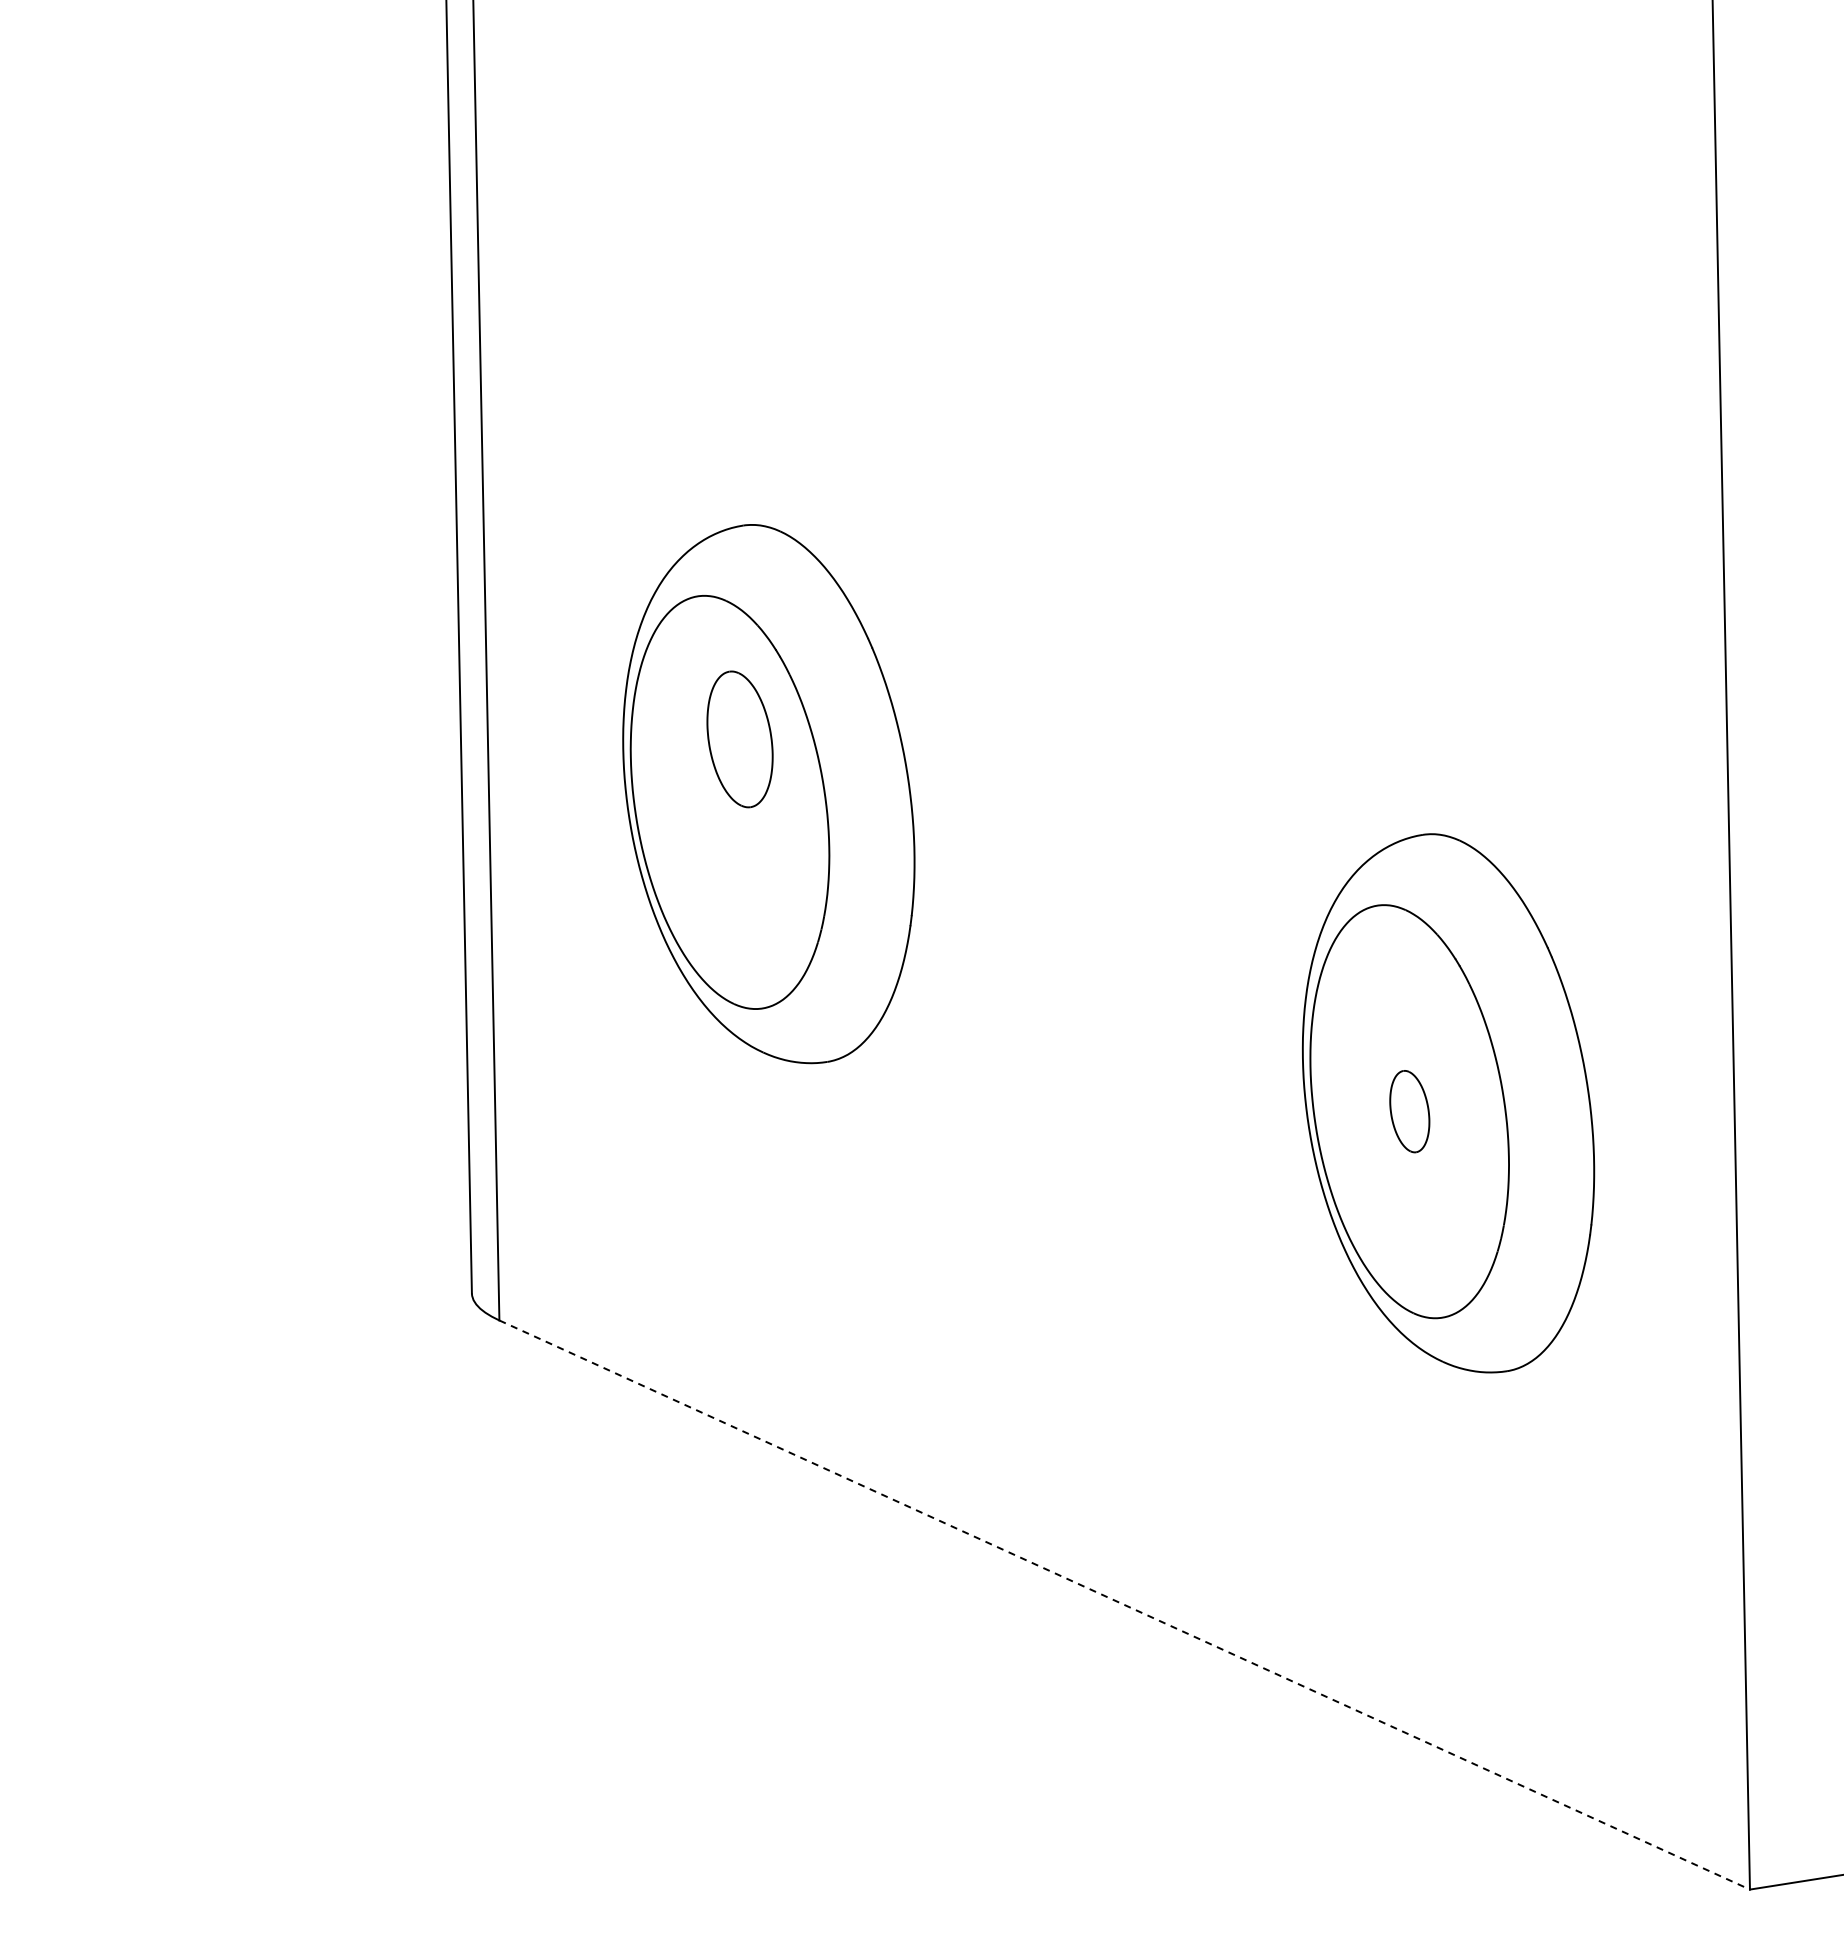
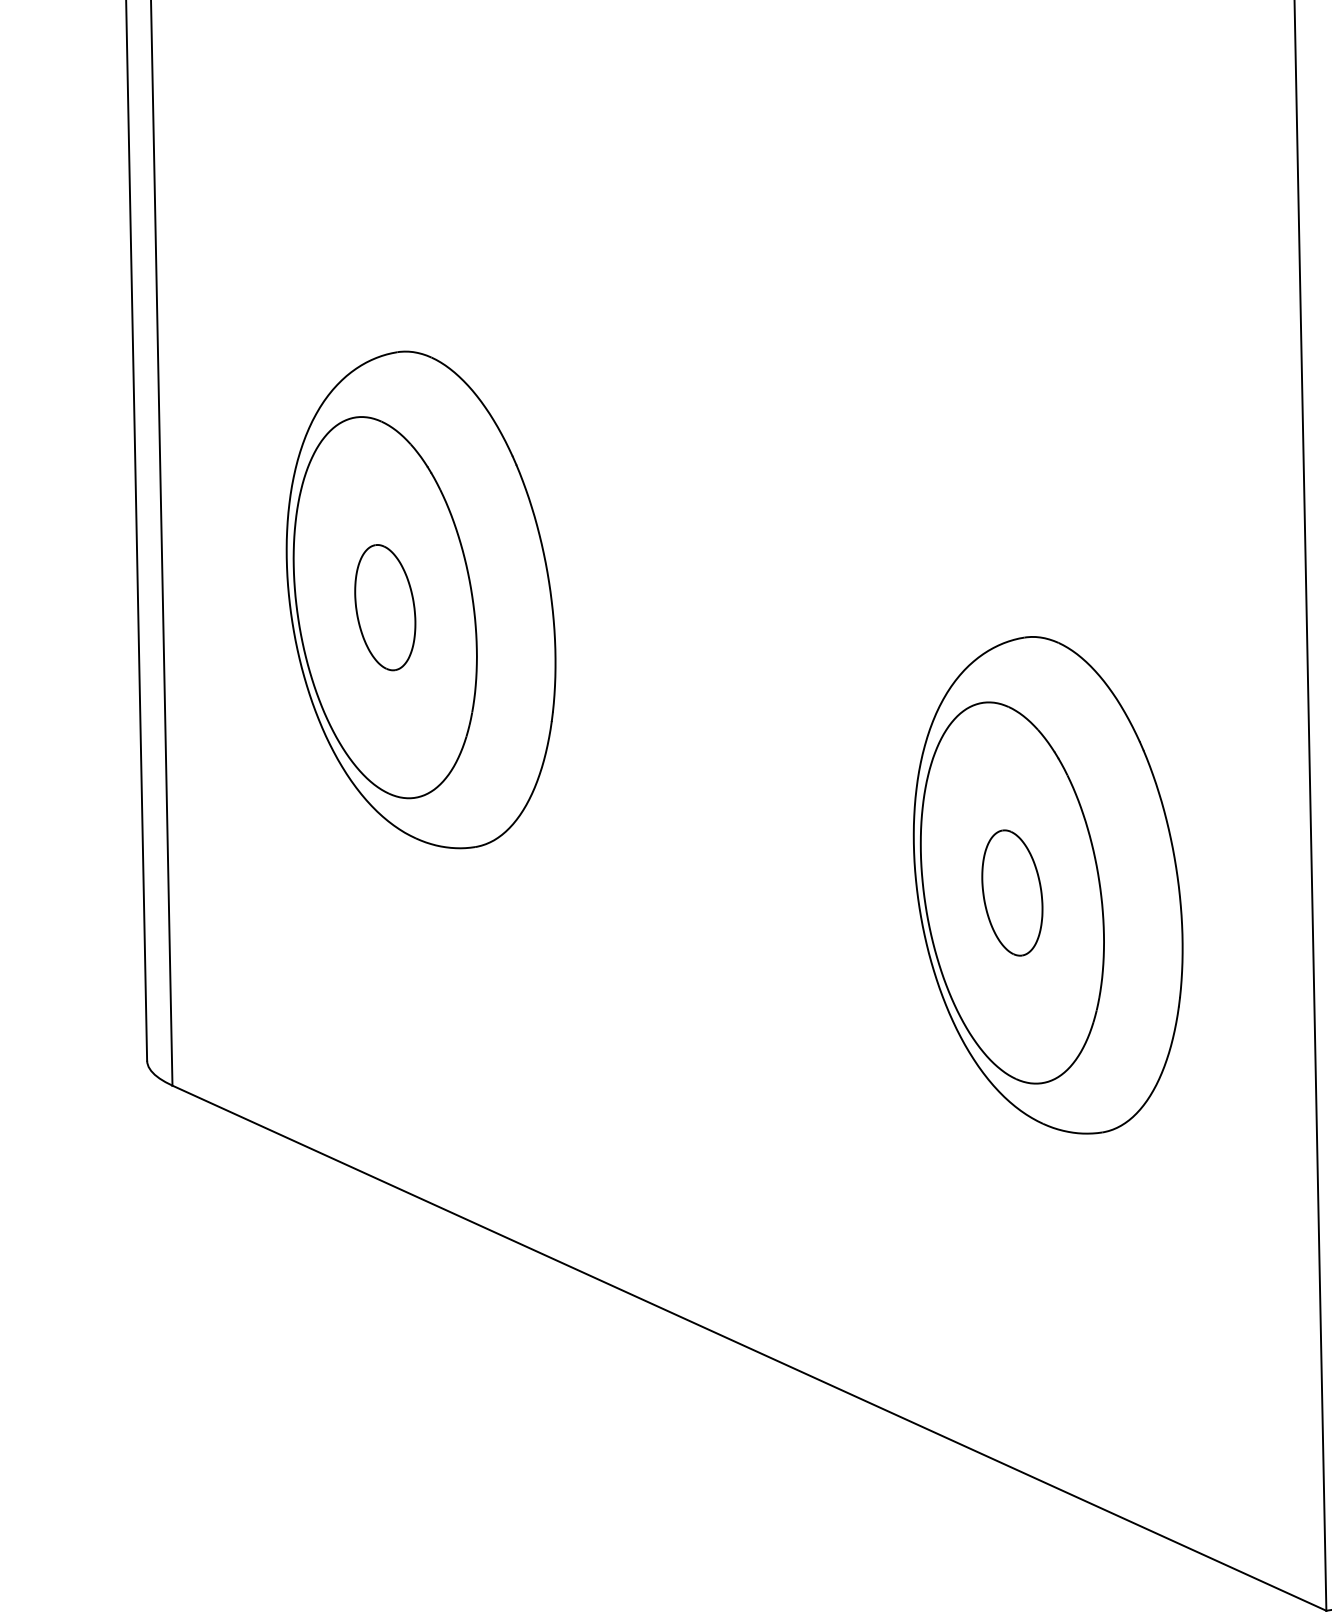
part: (739, 739) -> (384, 607), moved
part: (1409, 1111) -> (1012, 892), size x1.67
line: (1124, 1605) -> (749, 1348), dashed -> solid

